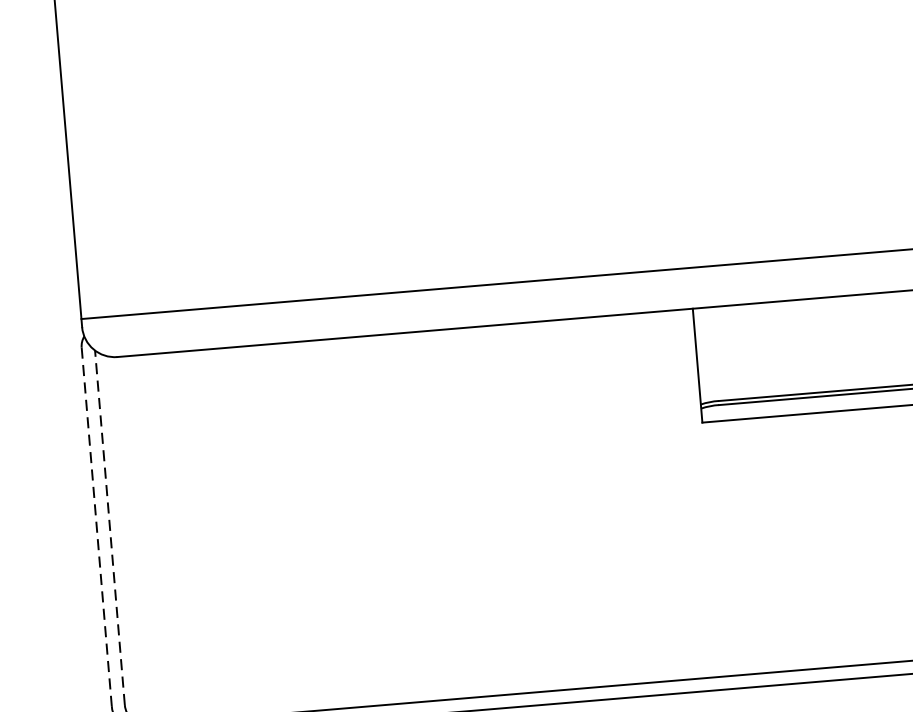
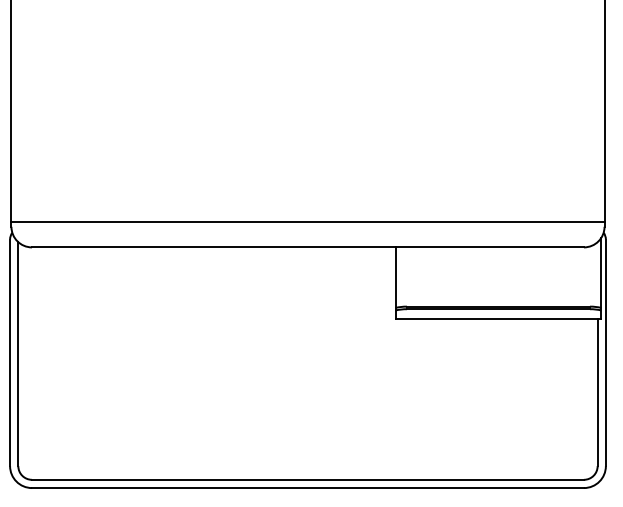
line: (97, 527) -> (10, 353), dashed -> solid
line: (110, 528) -> (18, 354), dashed -> solid

